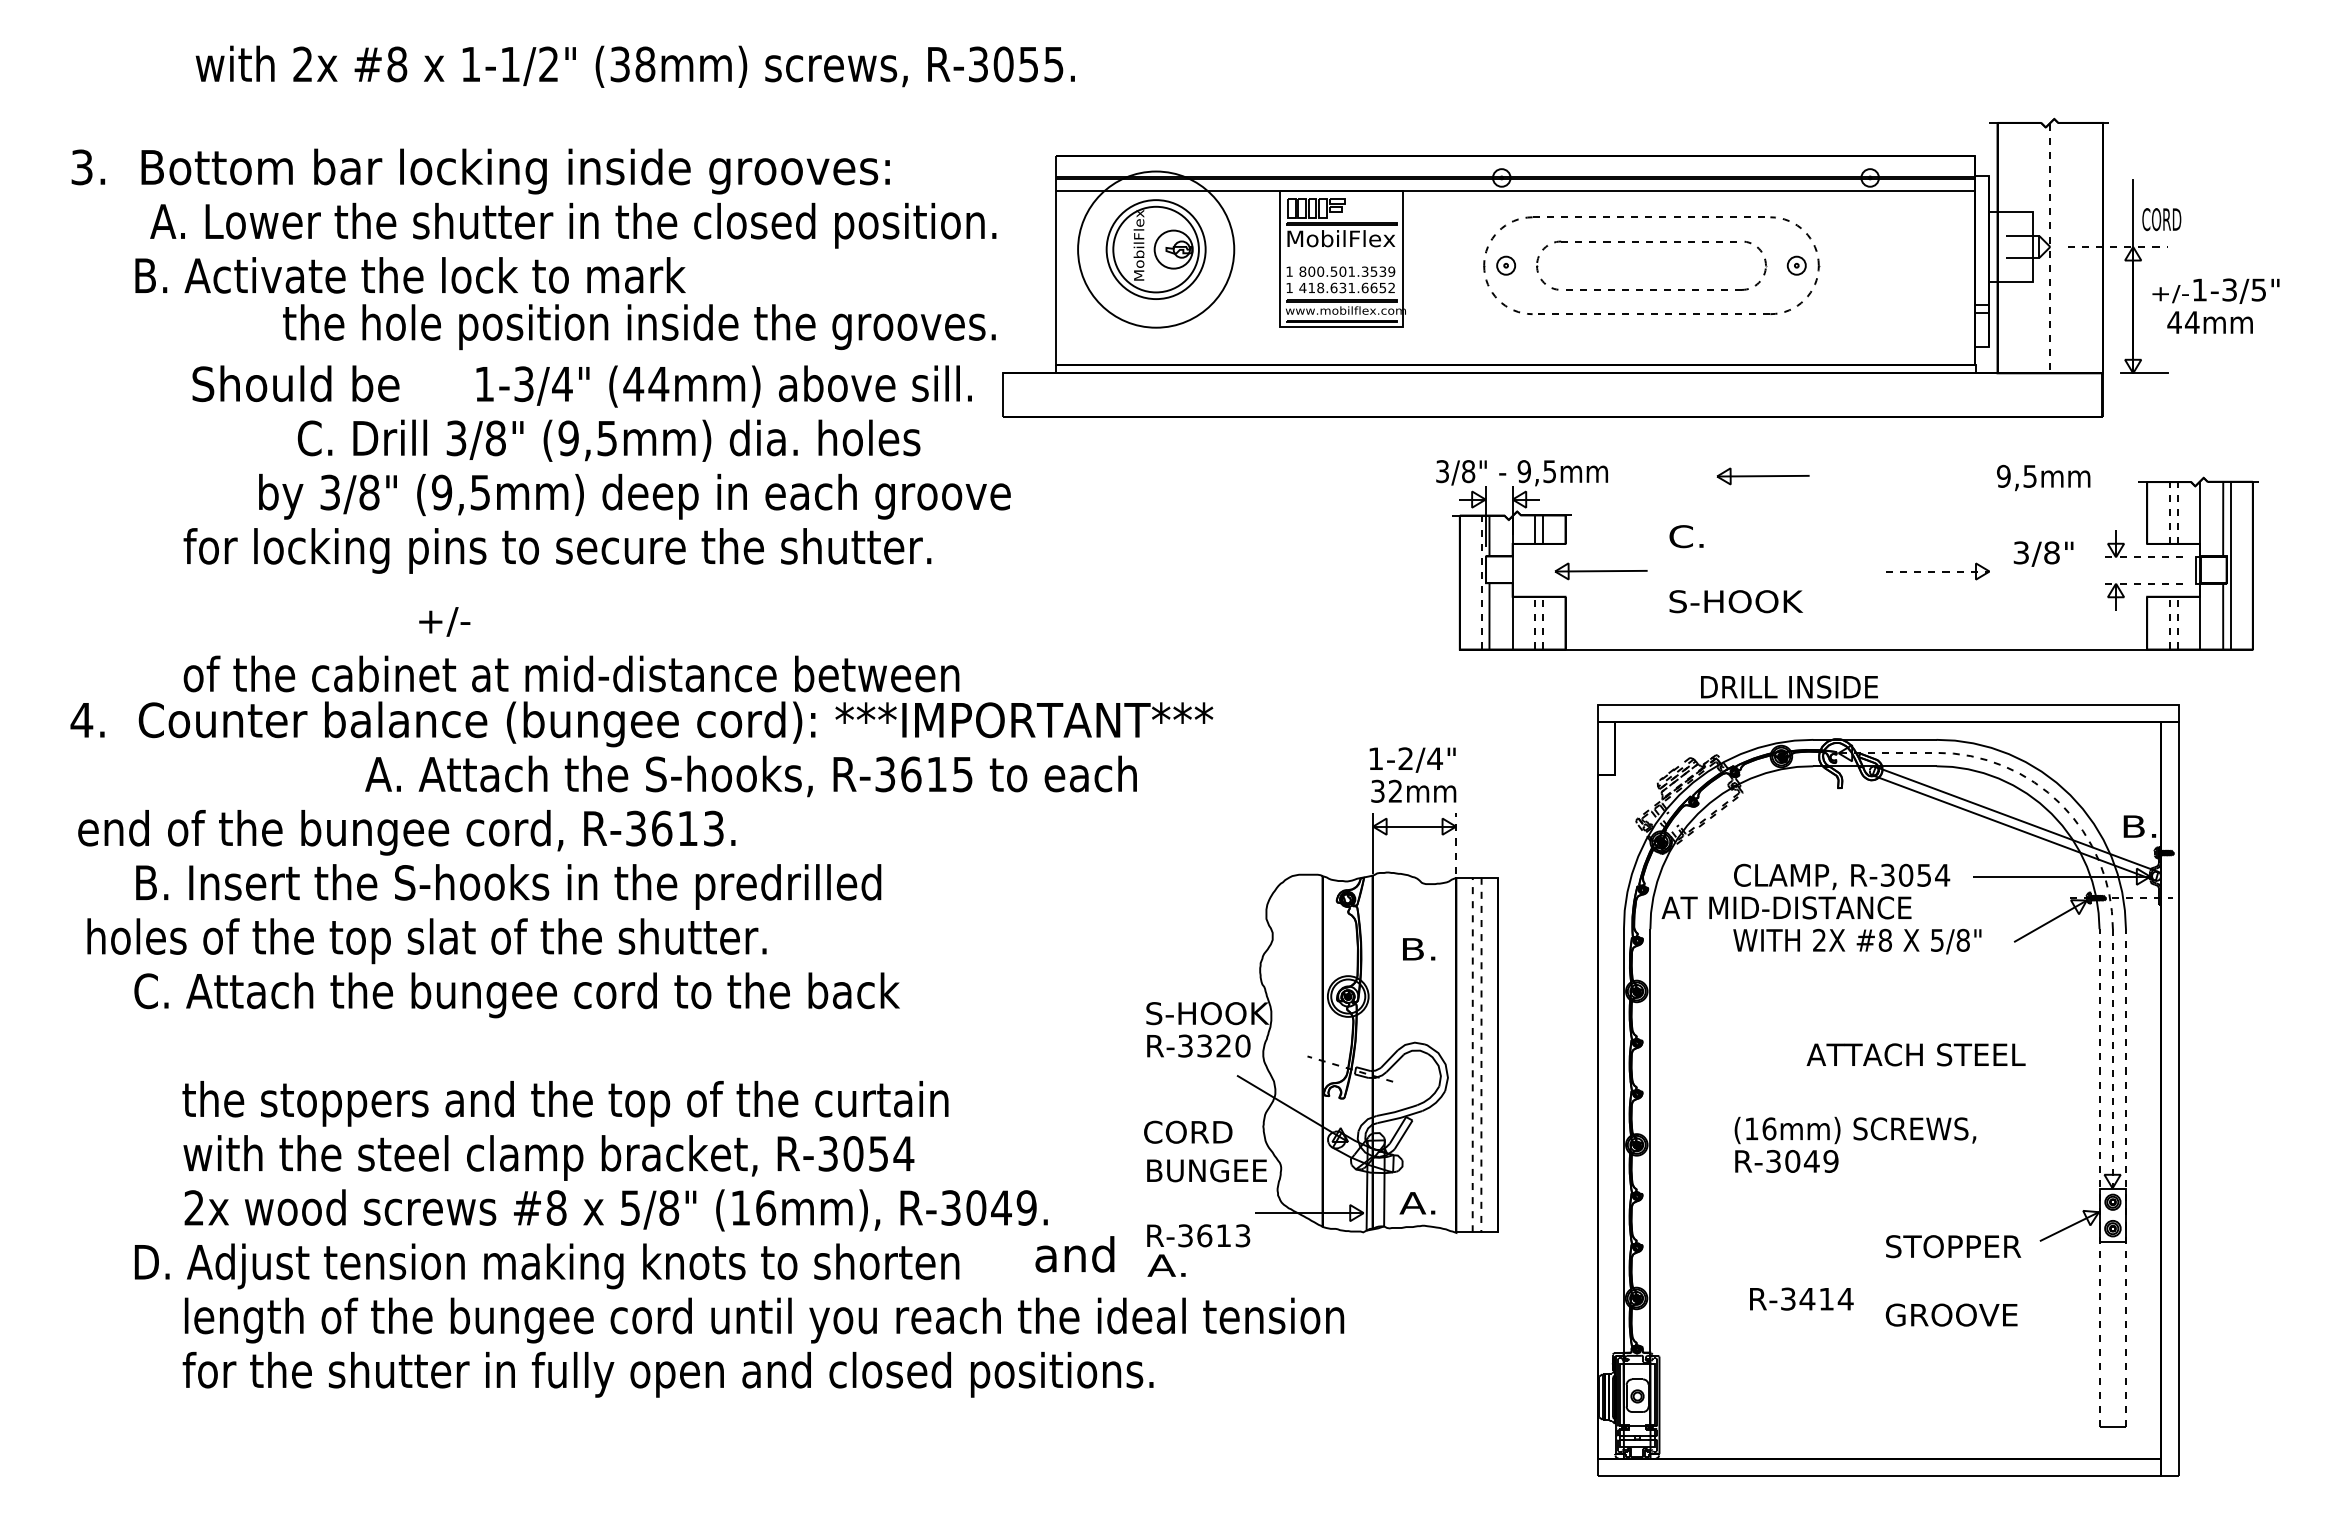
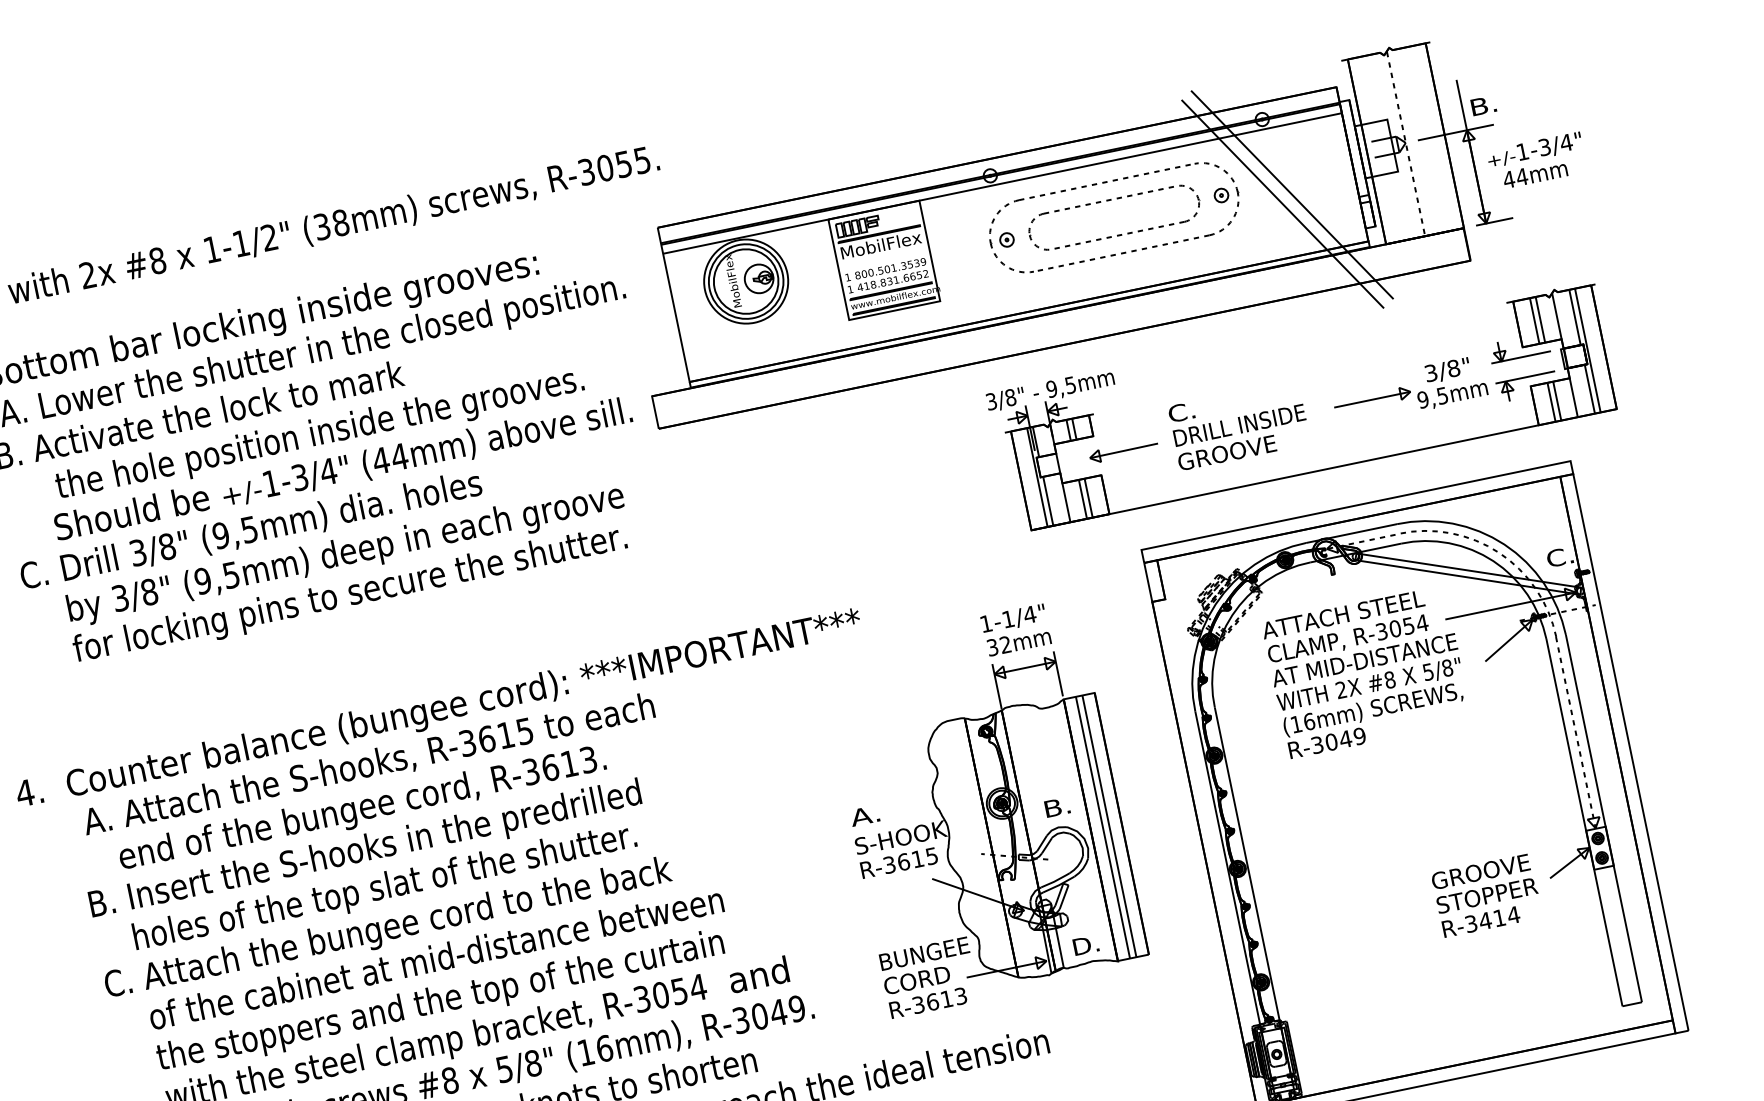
text: (2161, 219) -> (1483, 105), CORD -> B.
line: (2118, 246) -> (1456, 132), dashed -> solid
circle: (1155, 249) -> (745, 281), size x0.71
line: (1888, 283) -> (1291, 194), added
text: (1333, 287) -> (882, 282), 418.631.6652 -> 418.831.6652
text: (2258, 289) -> (1565, 142), 1-3/5" -> 1-3/4"
line: (1873, 292) -> (1282, 203), added
text: (639, 327) -> (320, 435), moved
text: (608, 440) -> (250, 531), moved
part: (1762, 476) -> (1228, 356), removed
text: (2043, 477) -> (1452, 394), moved
text: (634, 496) -> (345, 554), moved
line: (2169, 512) -> (1534, 320), dashed -> solid
line: (2177, 512) -> (1540, 319), dashed -> solid
line: (2142, 556) -> (1521, 357), dashed -> solid
line: (1937, 571) -> (1372, 399), dashed -> solid
line: (1481, 582) -> (1037, 477), dashed -> solid
line: (2142, 583) -> (1525, 377), dashed -> solid
text: (1736, 601) -> (1228, 452), S-HOOK -> GROOVE
text: (444, 621) -> (242, 493), moved
line: (1535, 622) -> (1083, 498), dashed -> solid
line: (1542, 622) -> (1088, 497), dashed -> solid
line: (2169, 622) -> (1551, 401), dashed -> solid
line: (2177, 622) -> (1557, 400), dashed -> solid
text: (571, 673) -> (436, 957), moved
text: (1789, 686) -> (1239, 424), moved
text: (1405, 758) -> (1008, 619), 1-2/4" -> 1-1/4"
text: (750, 776) -> (368, 765), moved
text: (2133, 826) -> (1555, 557), B. -> C.
text: (406, 832) -> (362, 809), moved
line: (1456, 842) -> (1058, 673), dashed -> solid
text: (1786, 907) -> (1364, 659), moved
text: (426, 941) -> (384, 888), moved
text: (1419, 949) -> (1057, 807), moved
text: (1223, 1045) -> (917, 858), R-3320 -> R-3615
line: (1472, 1054) -> (1102, 827), dashed -> solid
text: (1915, 1054) -> (1342, 614), moved
line: (1481, 1055) -> (1109, 826), dashed -> solid
text: (1188, 1131) -> (917, 979), moved
text: (1855, 1144) -> (1375, 720), moved
line: (2099, 1178) -> (1584, 823), dashed -> solid
line: (2125, 1178) -> (1603, 819), dashed -> solid
text: (1417, 1203) -> (1084, 945), A. -> D.
text: (1074, 1254) -> (758, 974), moved
text: (1166, 1265) -> (864, 815), moved
text: (1801, 1298) -> (1480, 921), moved
text: (1951, 1314) -> (1480, 871), moved

